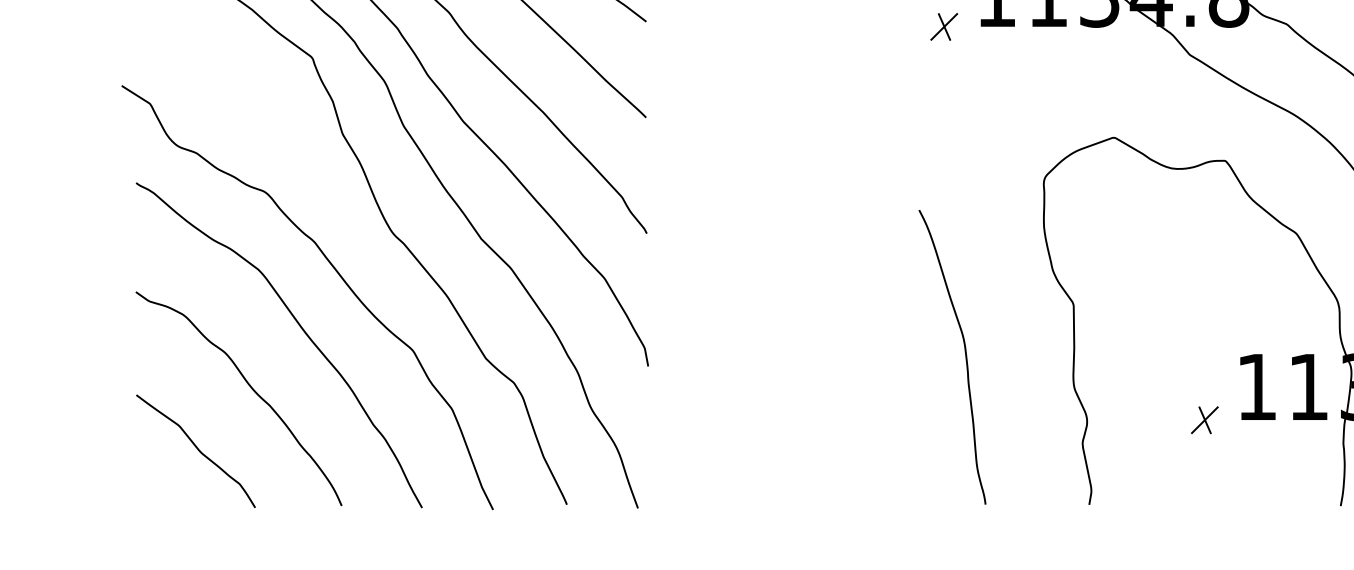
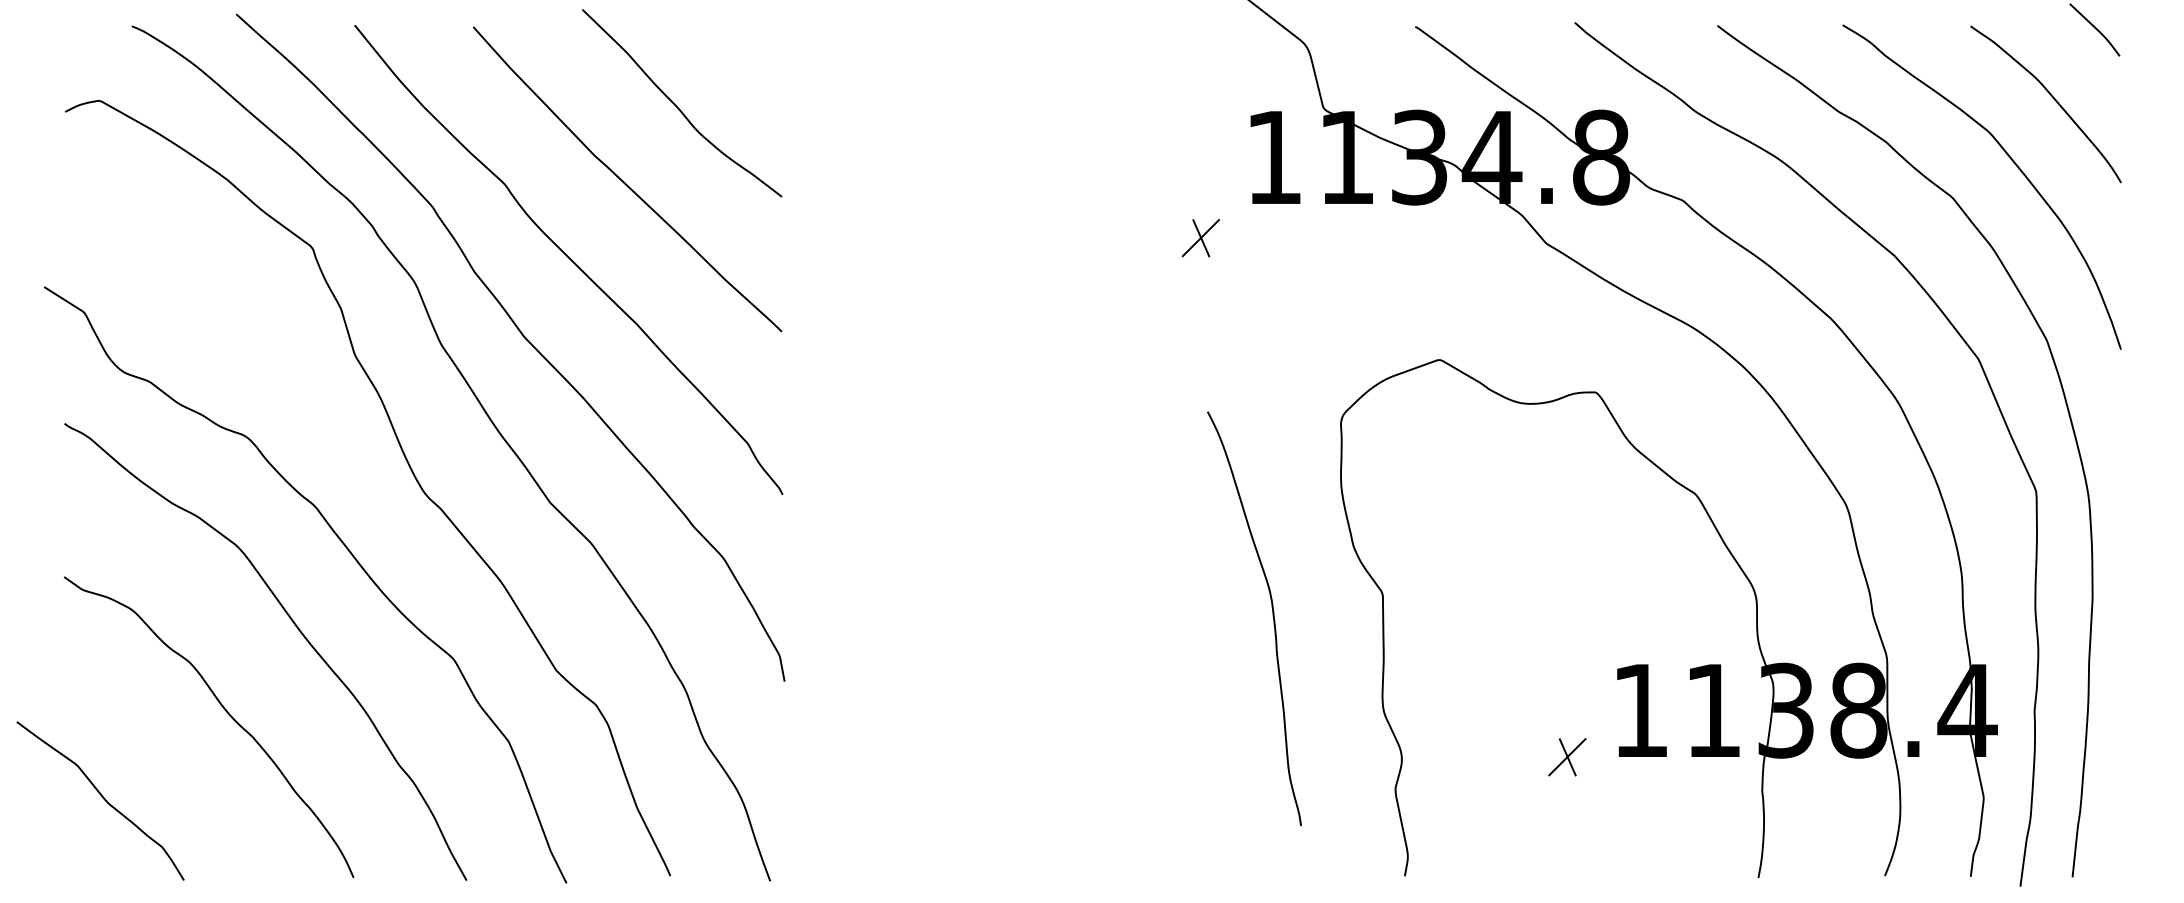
part: (943, 27) -> (1200, 238), moved
curve: (965, 355) -> (1272, 616), moved
curve: (197, 449) -> (102, 798), moved

